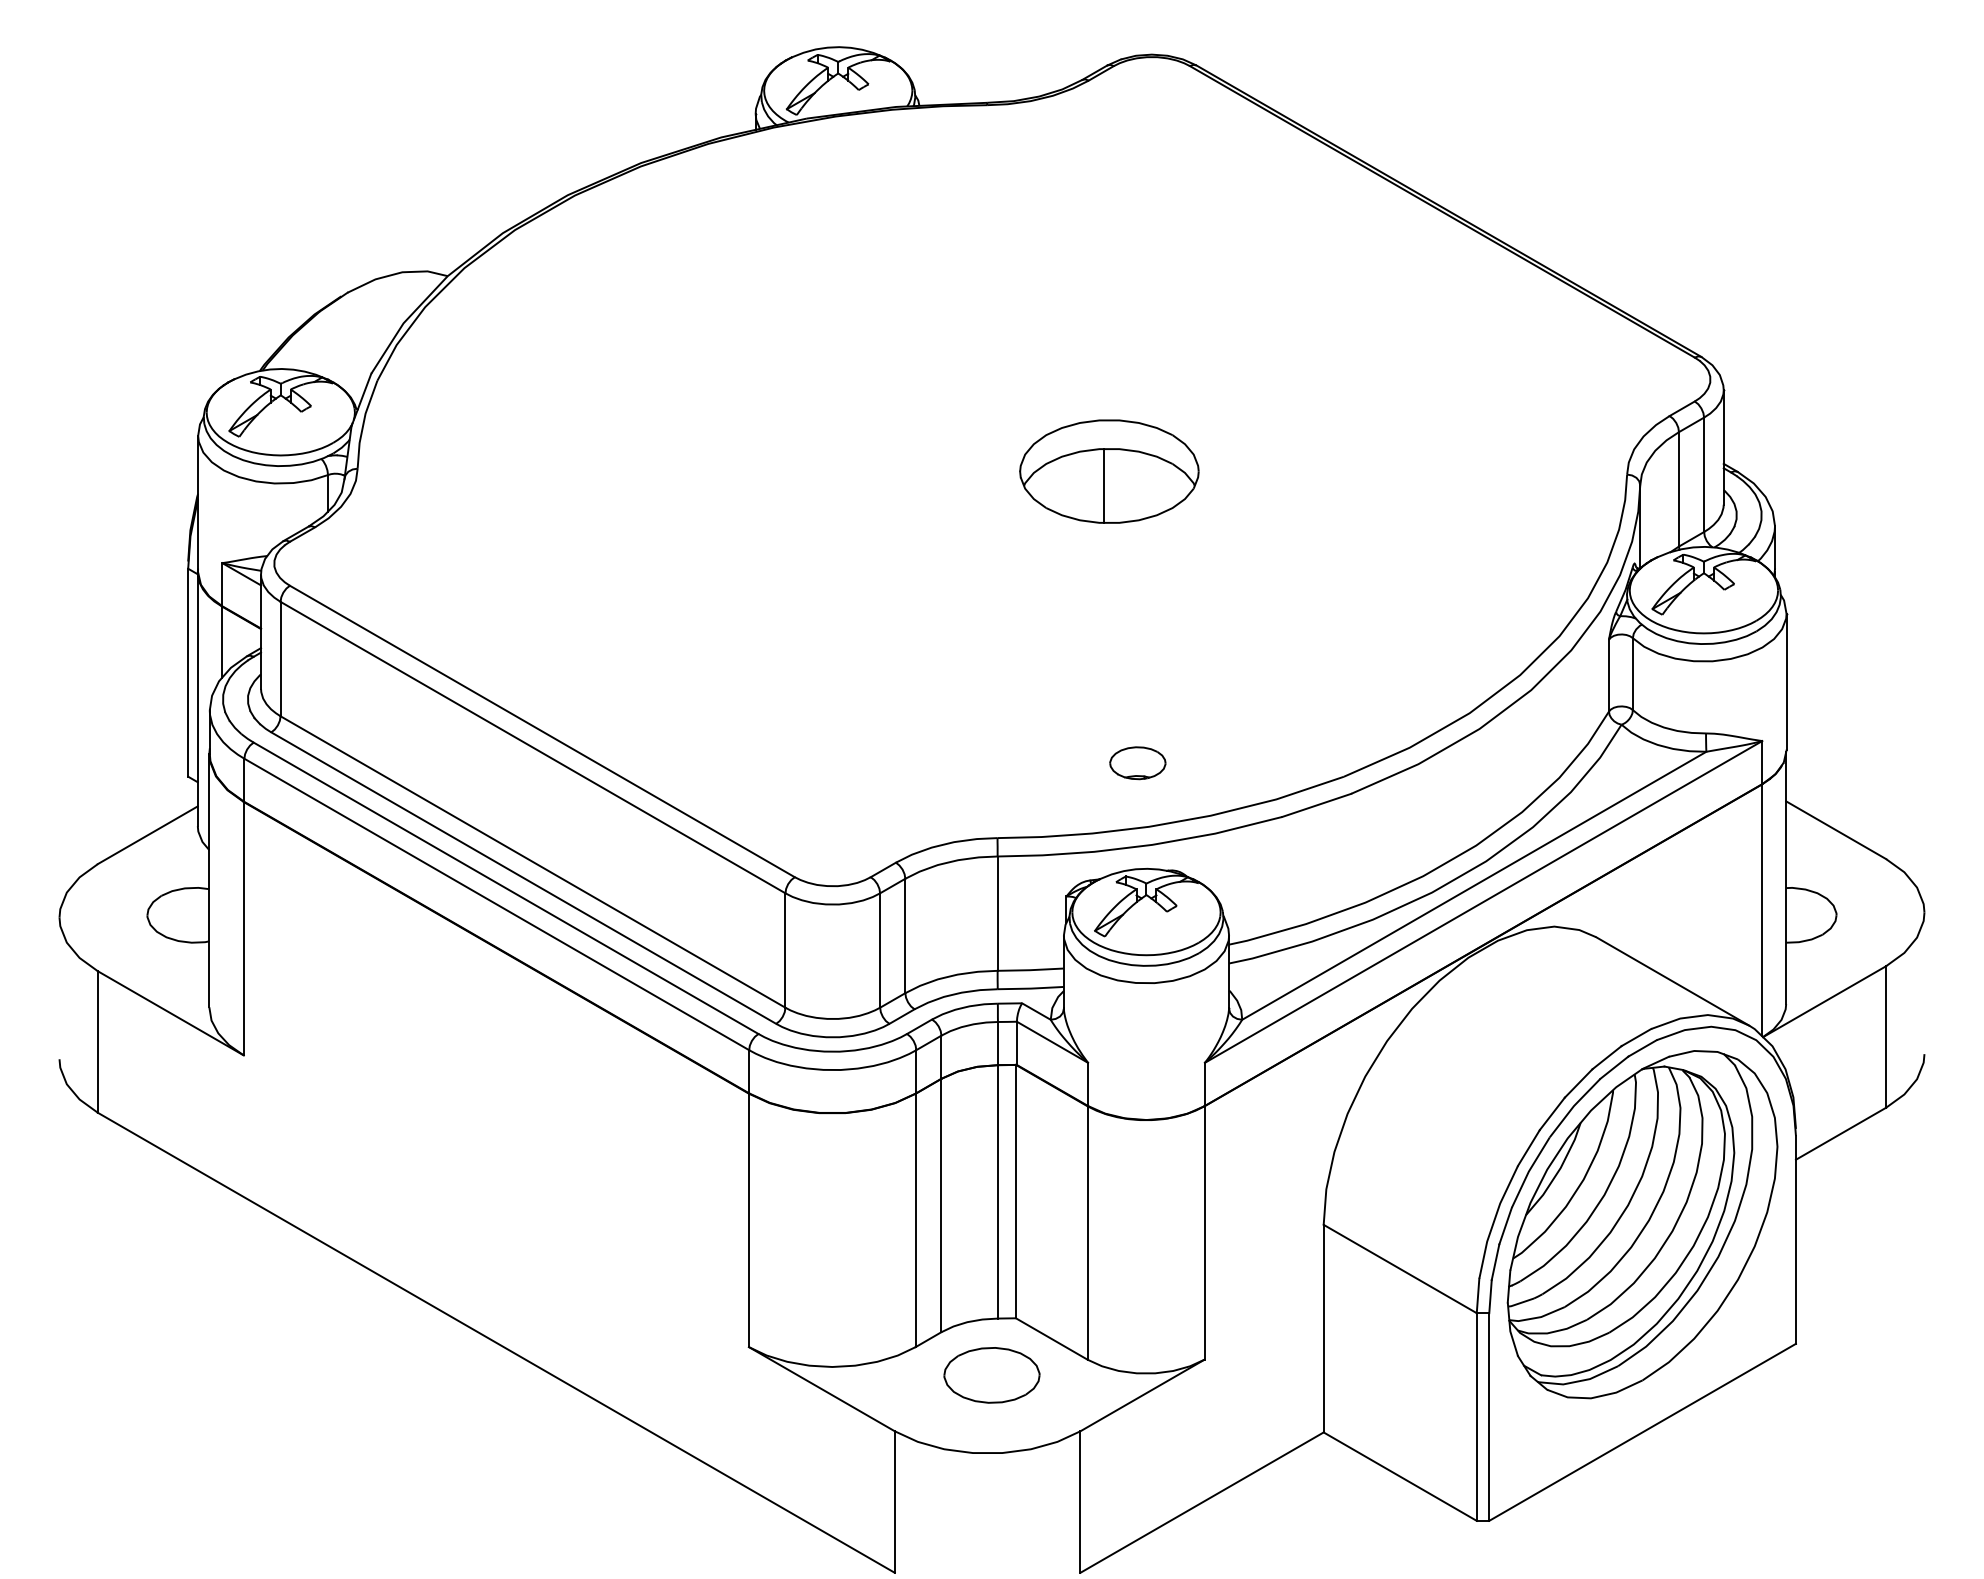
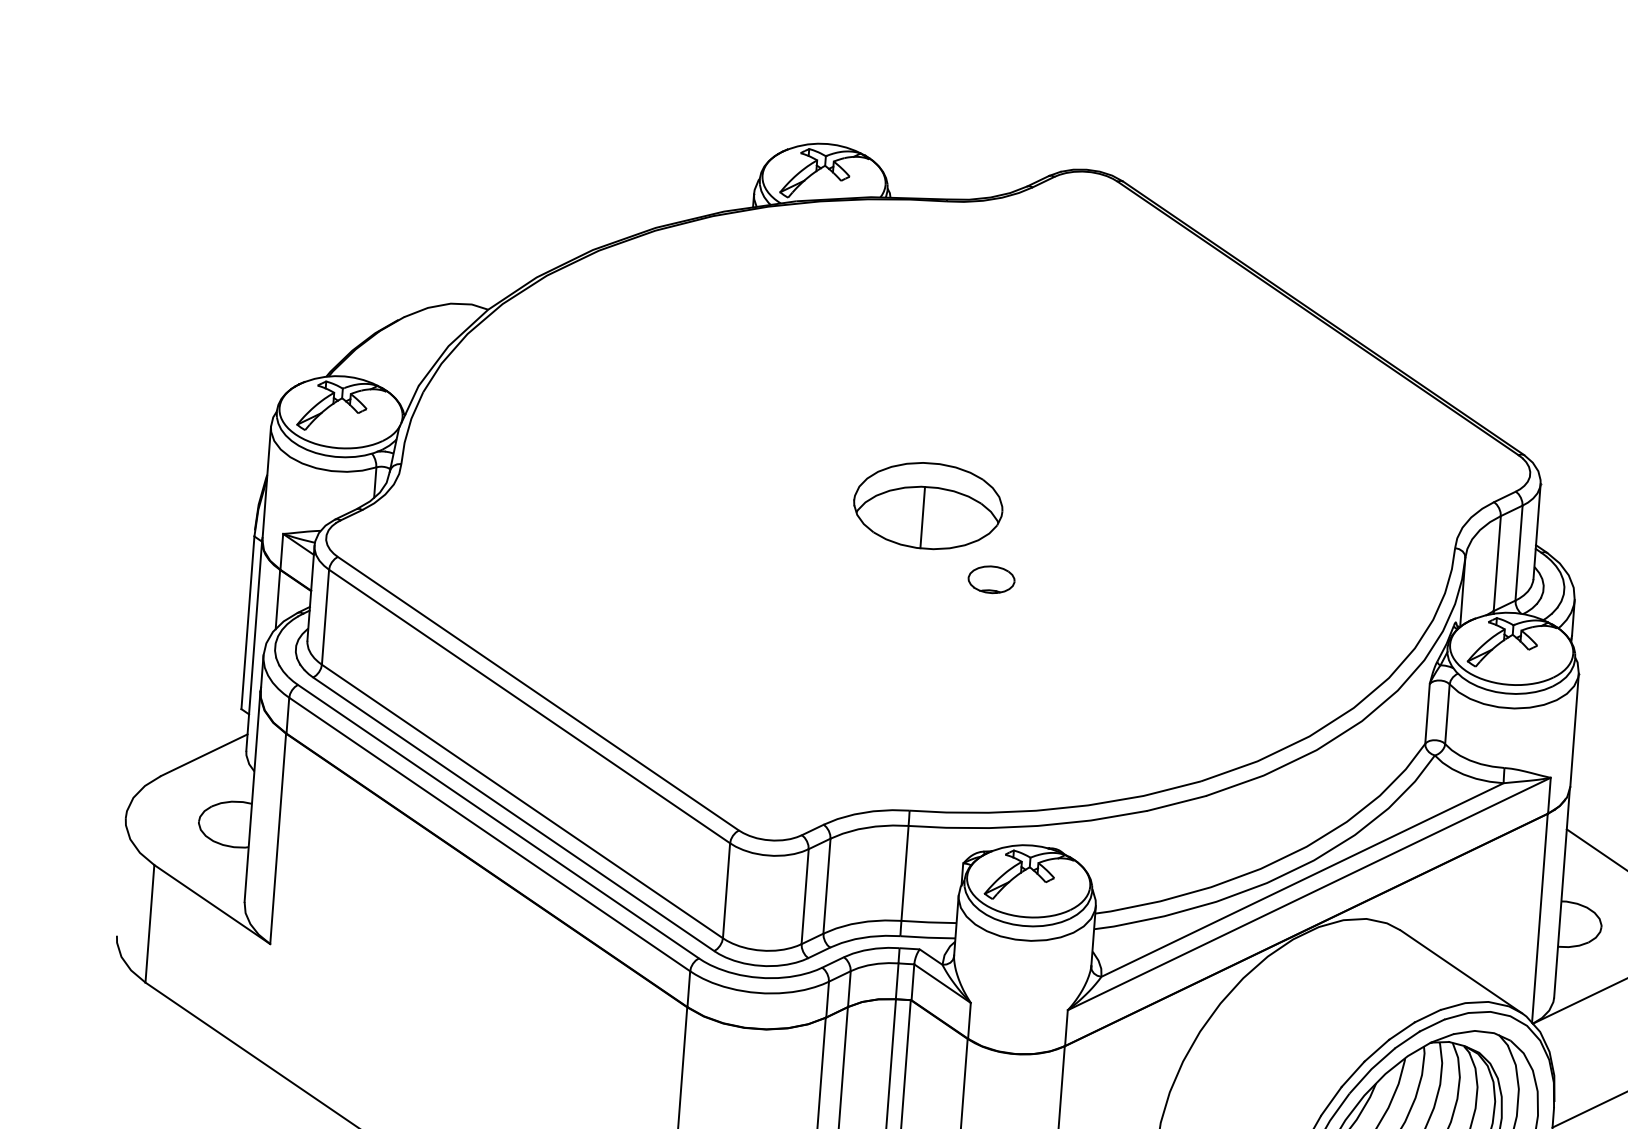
part: (1109, 471) -> (928, 505), moved
part: (1137, 763) -> (991, 579), moved

